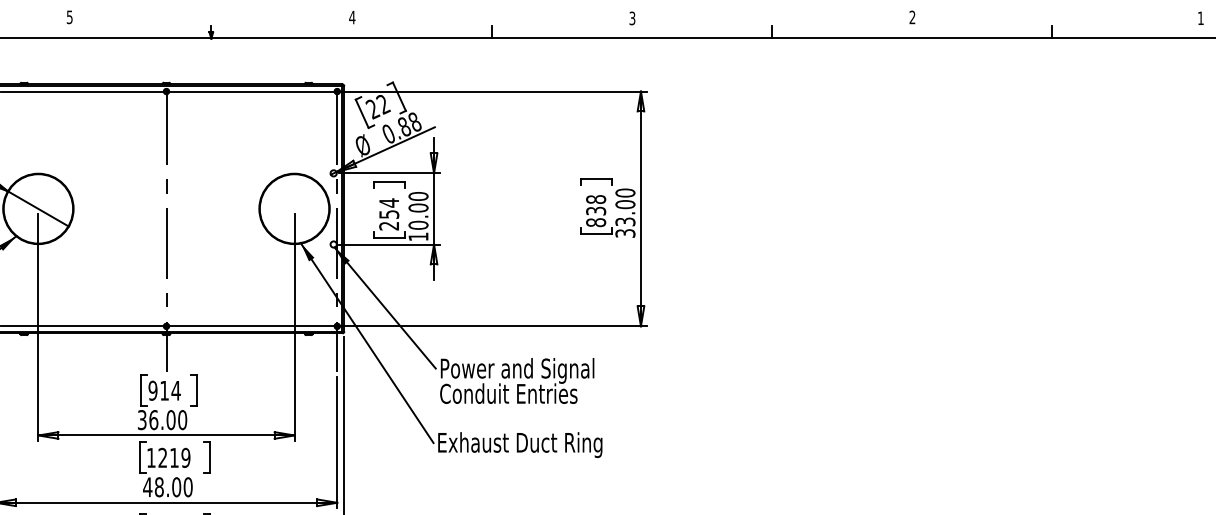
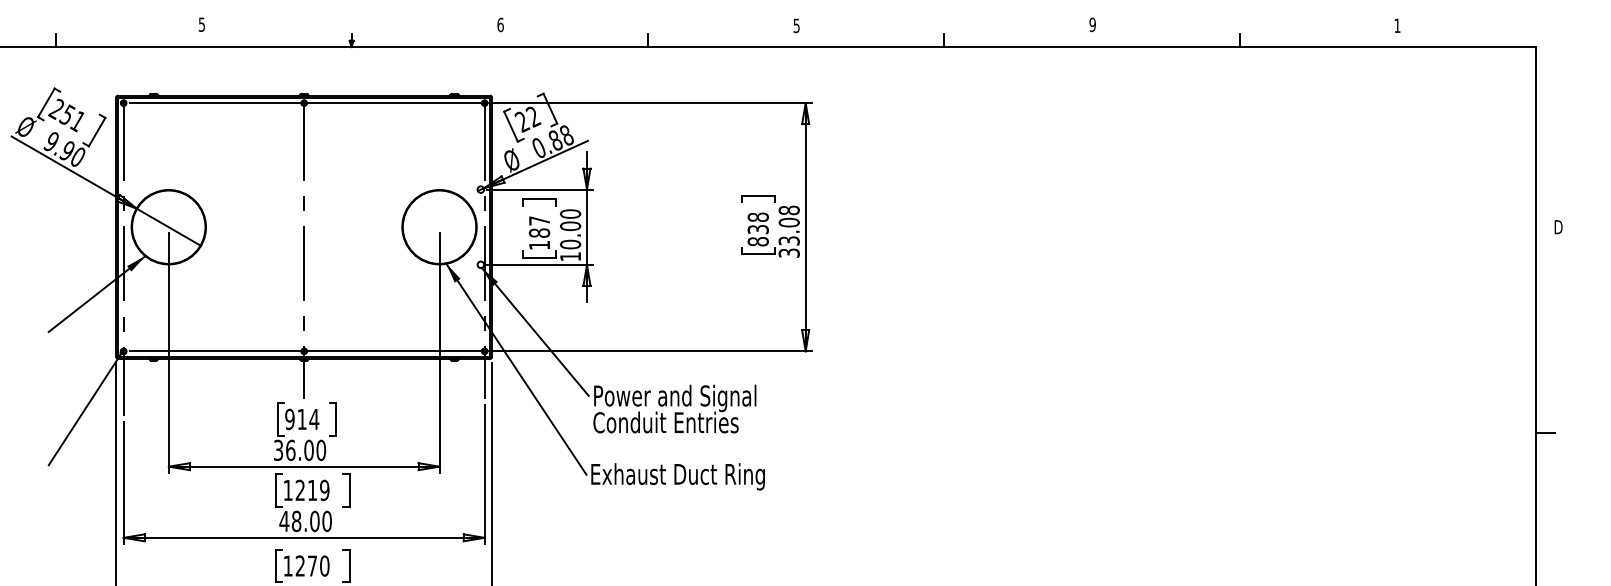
text: (352, 17) -> (500, 24), 4 -> 6
text: (912, 17) -> (1092, 24), 2 -> 9
text: (632, 18) -> (796, 25), 3 -> 5
text: (625, 193) -> (789, 210), 33.00 -> 33.08
text: (389, 213) -> (539, 232), 254 -> 187

